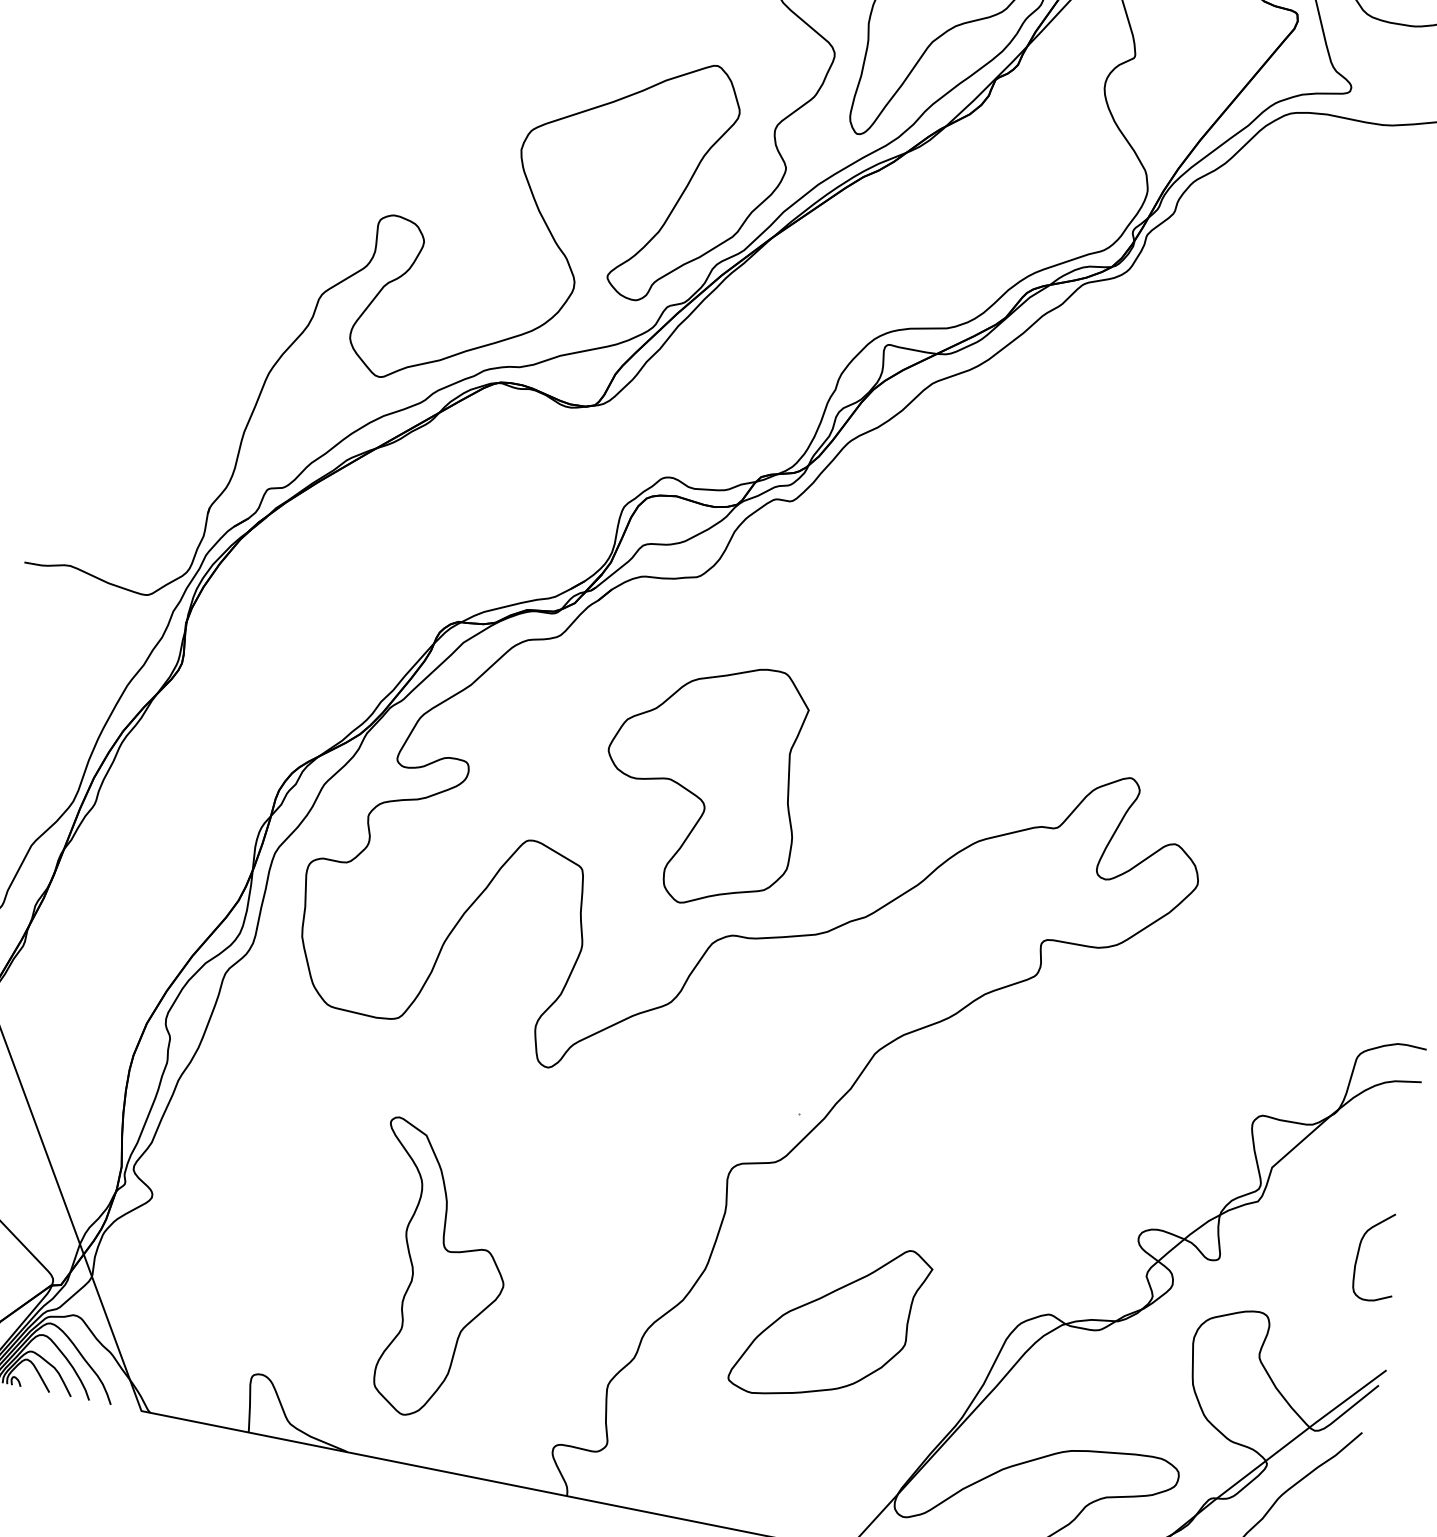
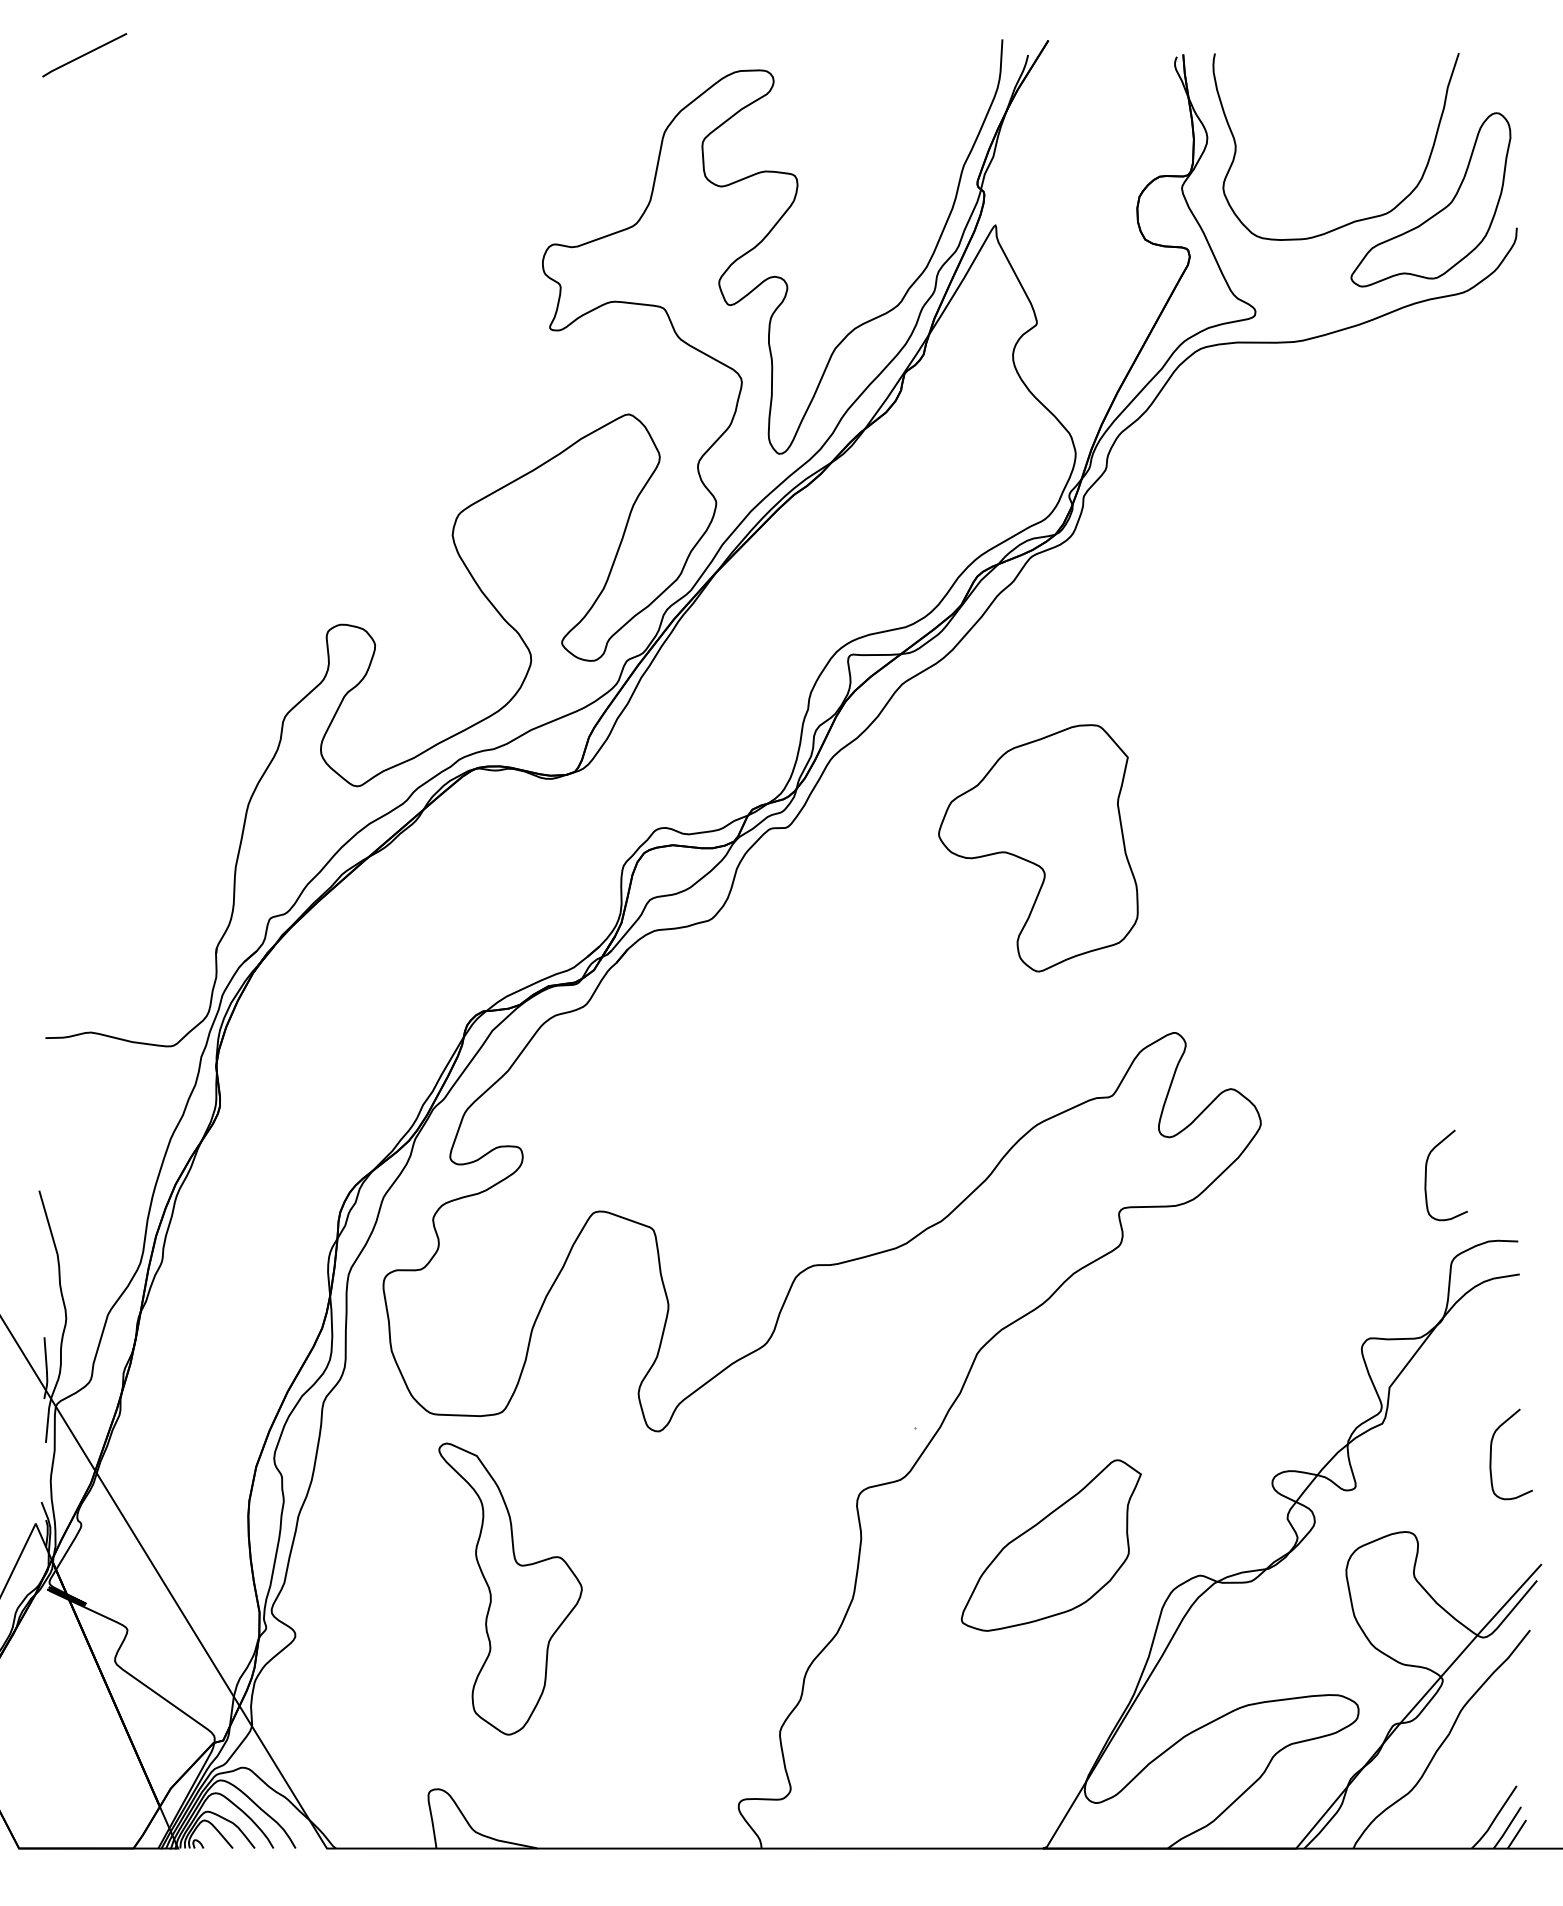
part: (703, 782) -> (1038, 848), moved
curve: (1349, 967) -> (1426, 1175), added
part: (433, 1271) -> (510, 1588), moved
part: (829, 1321) -> (1050, 1545), moved

